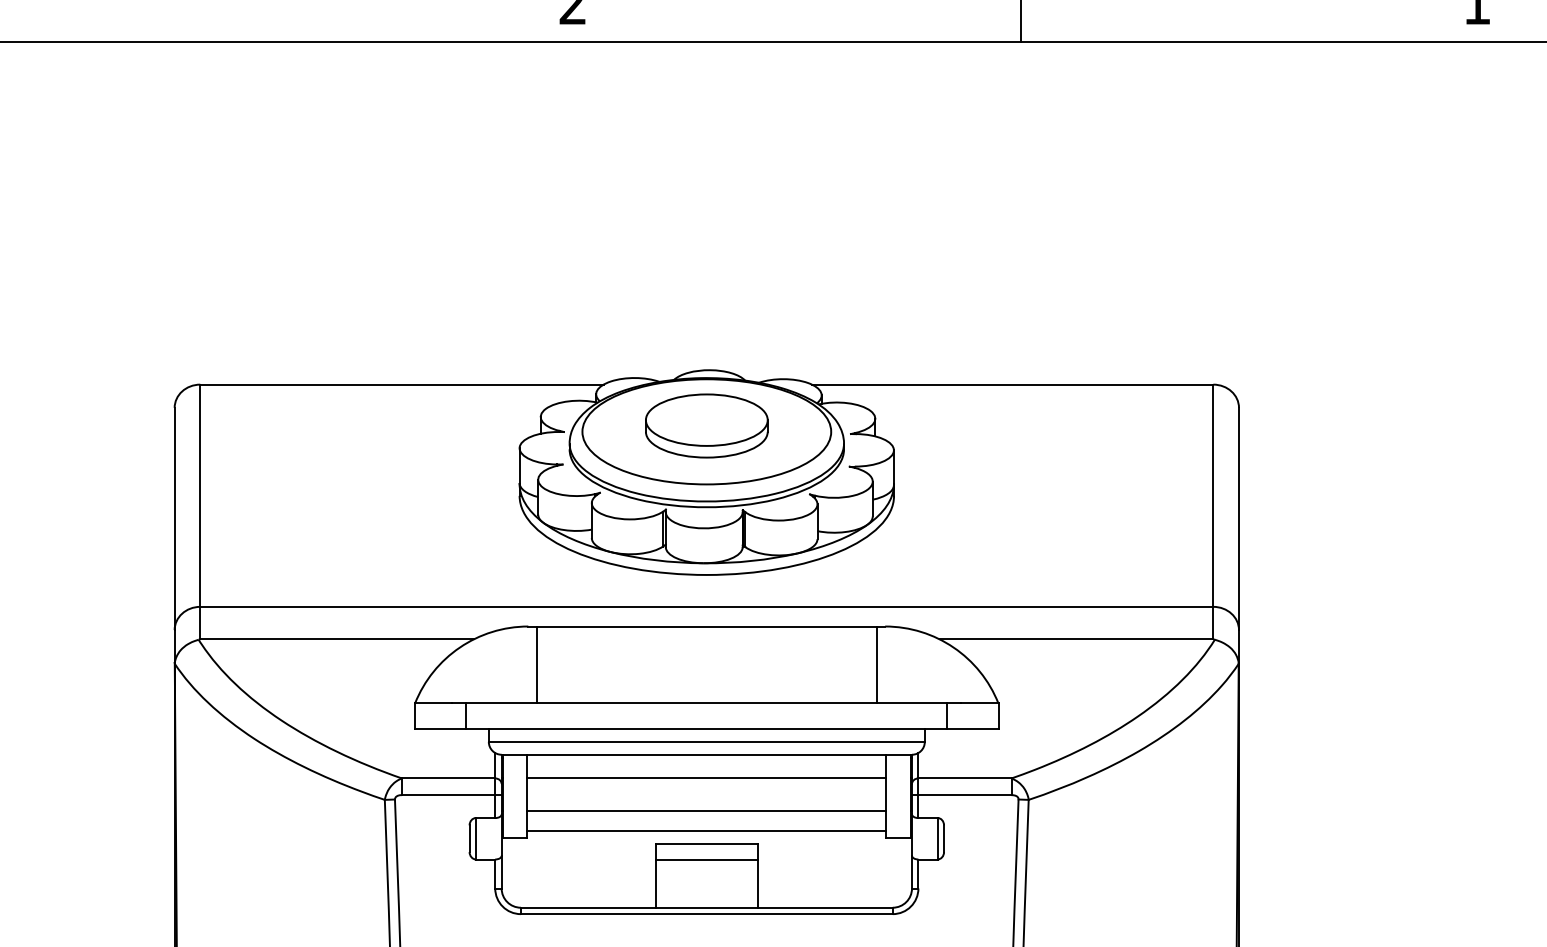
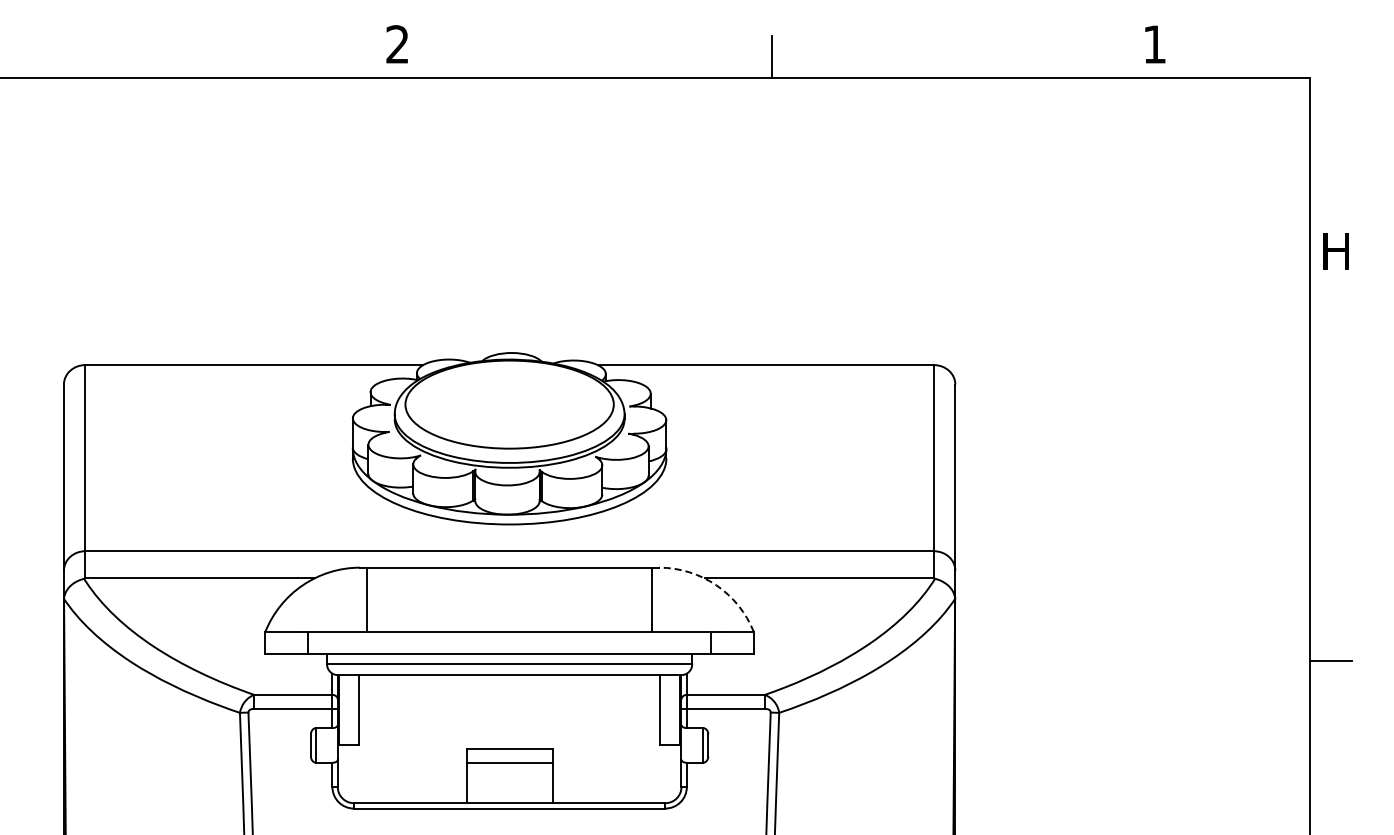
part: (706, 425) -> (509, 399), removed
arc: (953, 647) -> (716, 585), solid -> dashed
line: (706, 777) -> (509, 694), removed
line: (706, 810) -> (509, 721), removed
line: (706, 830) -> (509, 738), removed

